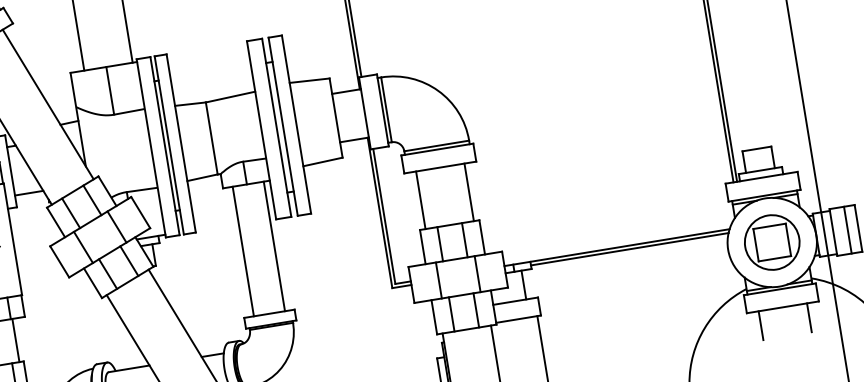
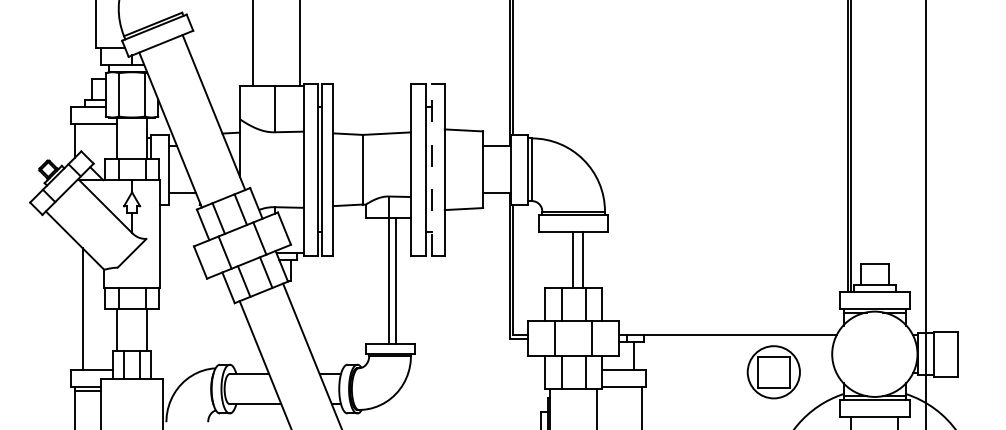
line: (282, 126) -> (431, 169), solid -> dashed
line: (469, 192) -> (583, 260), moved
line: (421, 200) -> (573, 260), moved
line: (847, 229) -> (947, 353), removed
part: (771, 242) -> (773, 372), moved
line: (274, 245) -> (389, 280), moved
line: (629, 249) -> (739, 338), removed
line: (243, 250) -> (396, 280), moved

